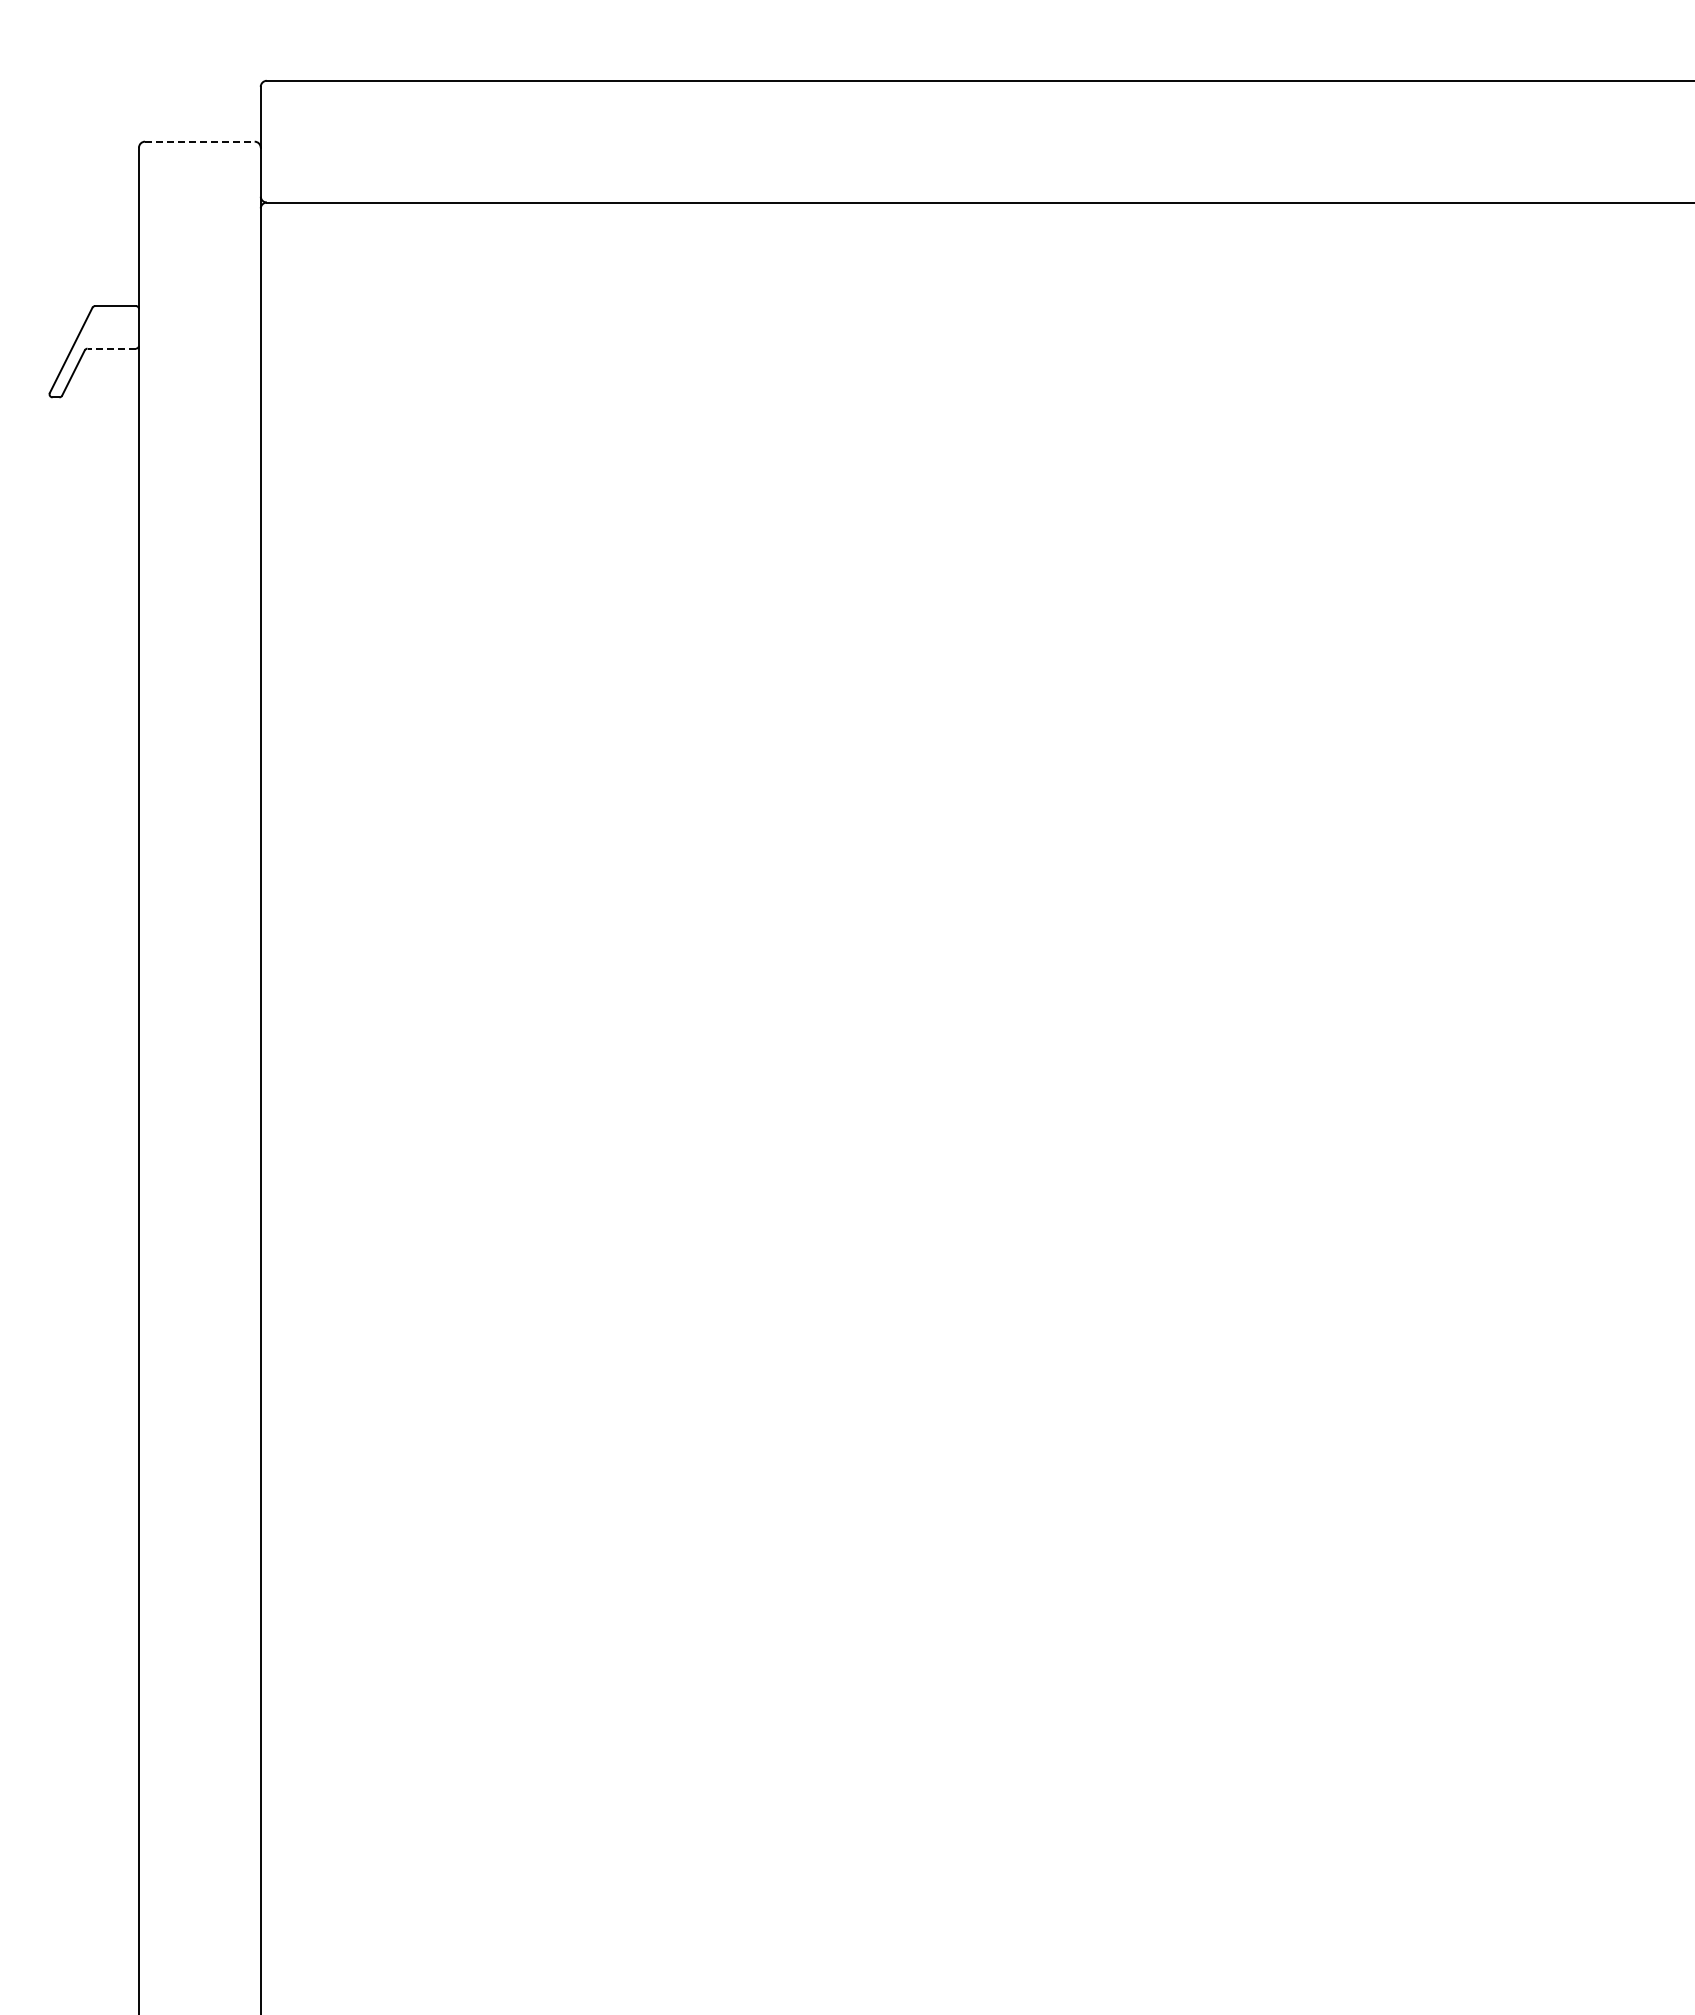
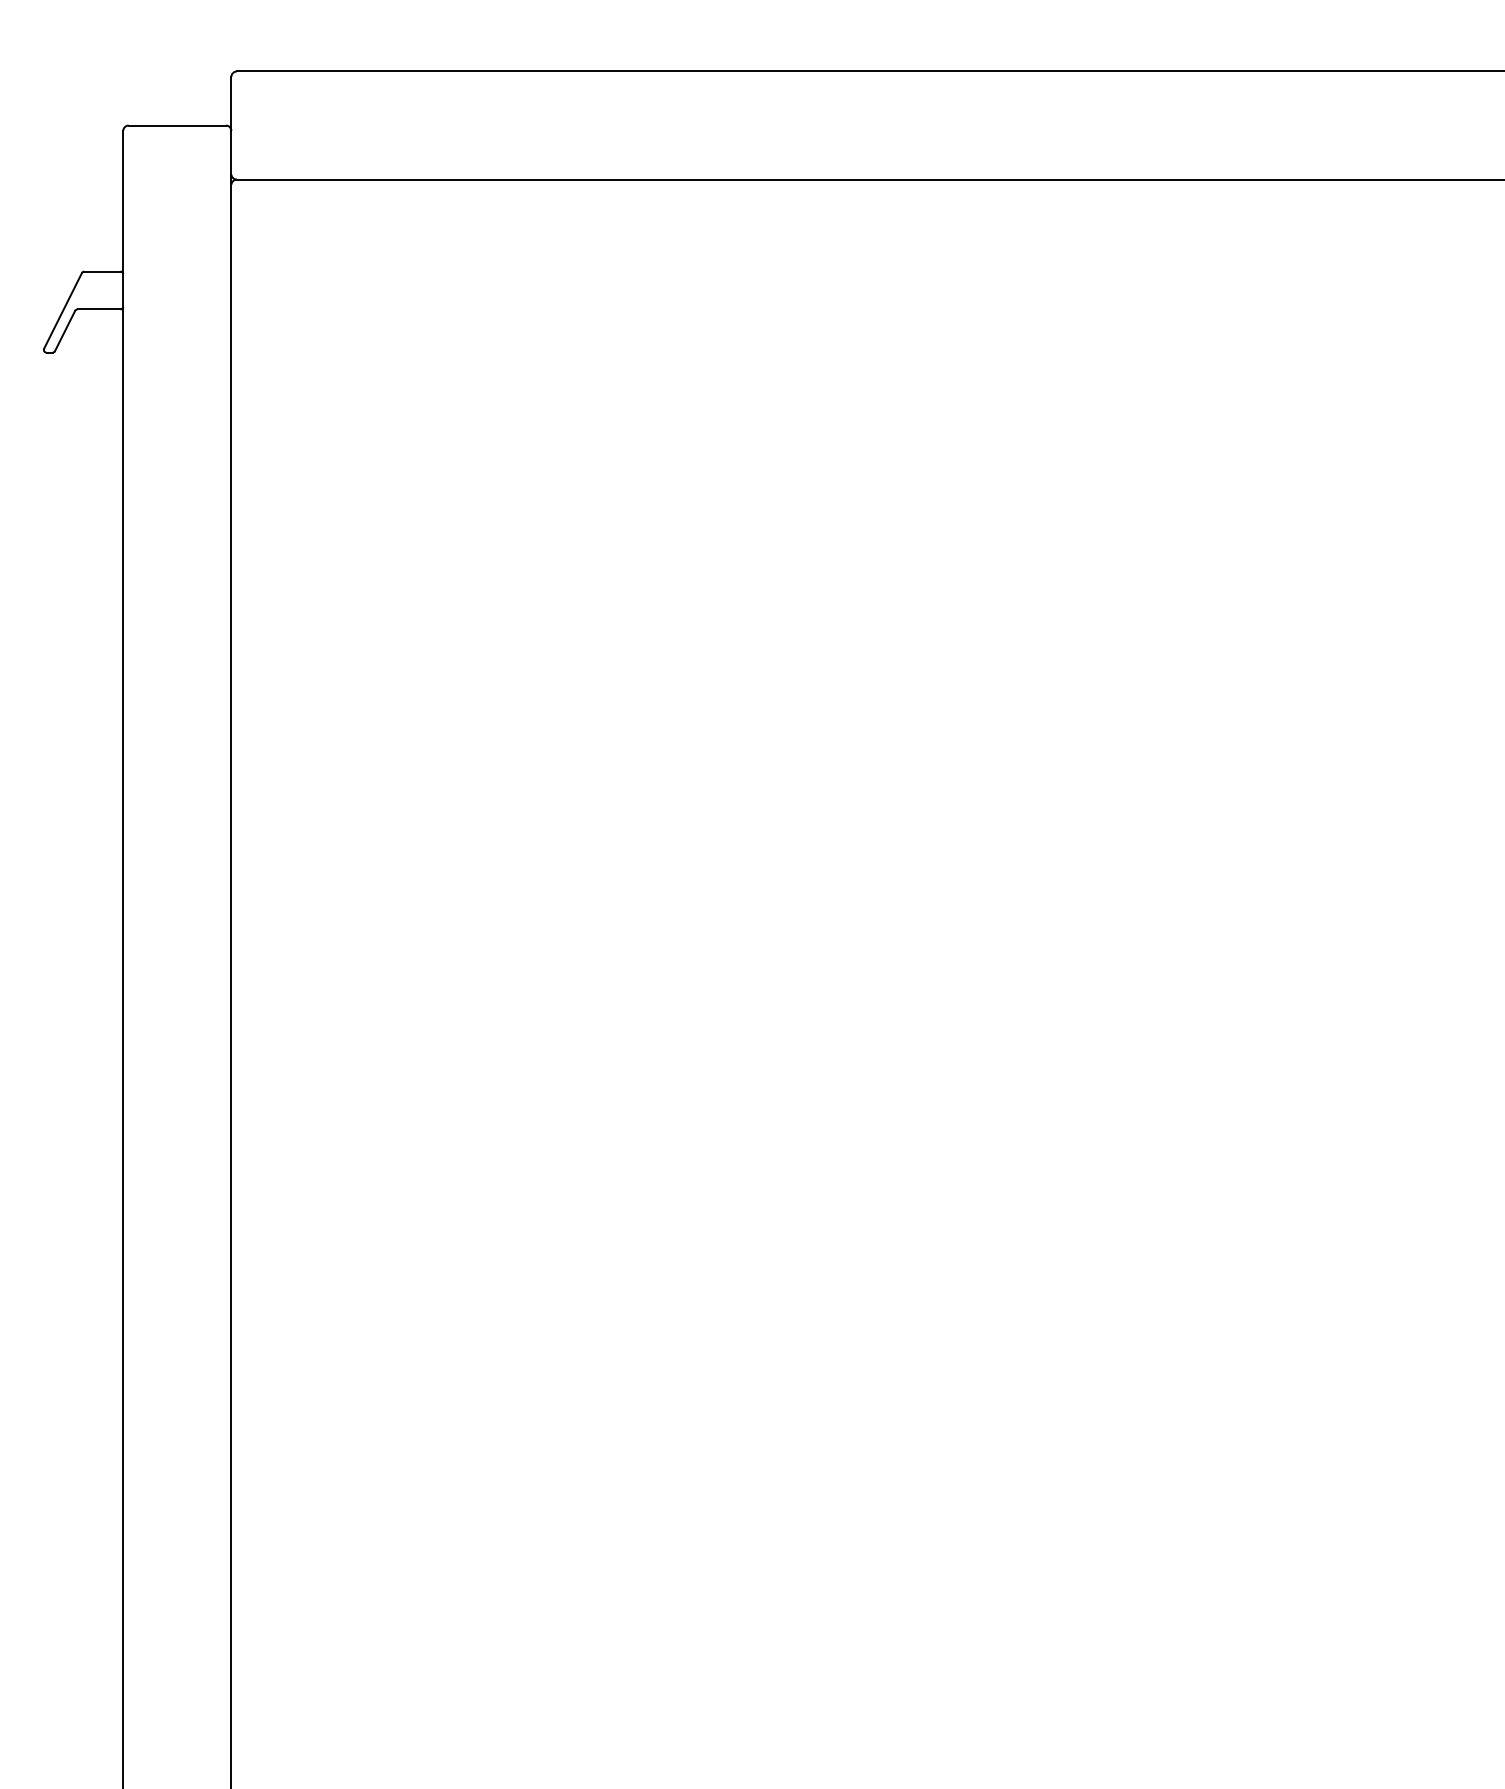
line: (199, 141) -> (177, 125), dashed -> solid
line: (111, 348) -> (98, 309), dashed -> solid

